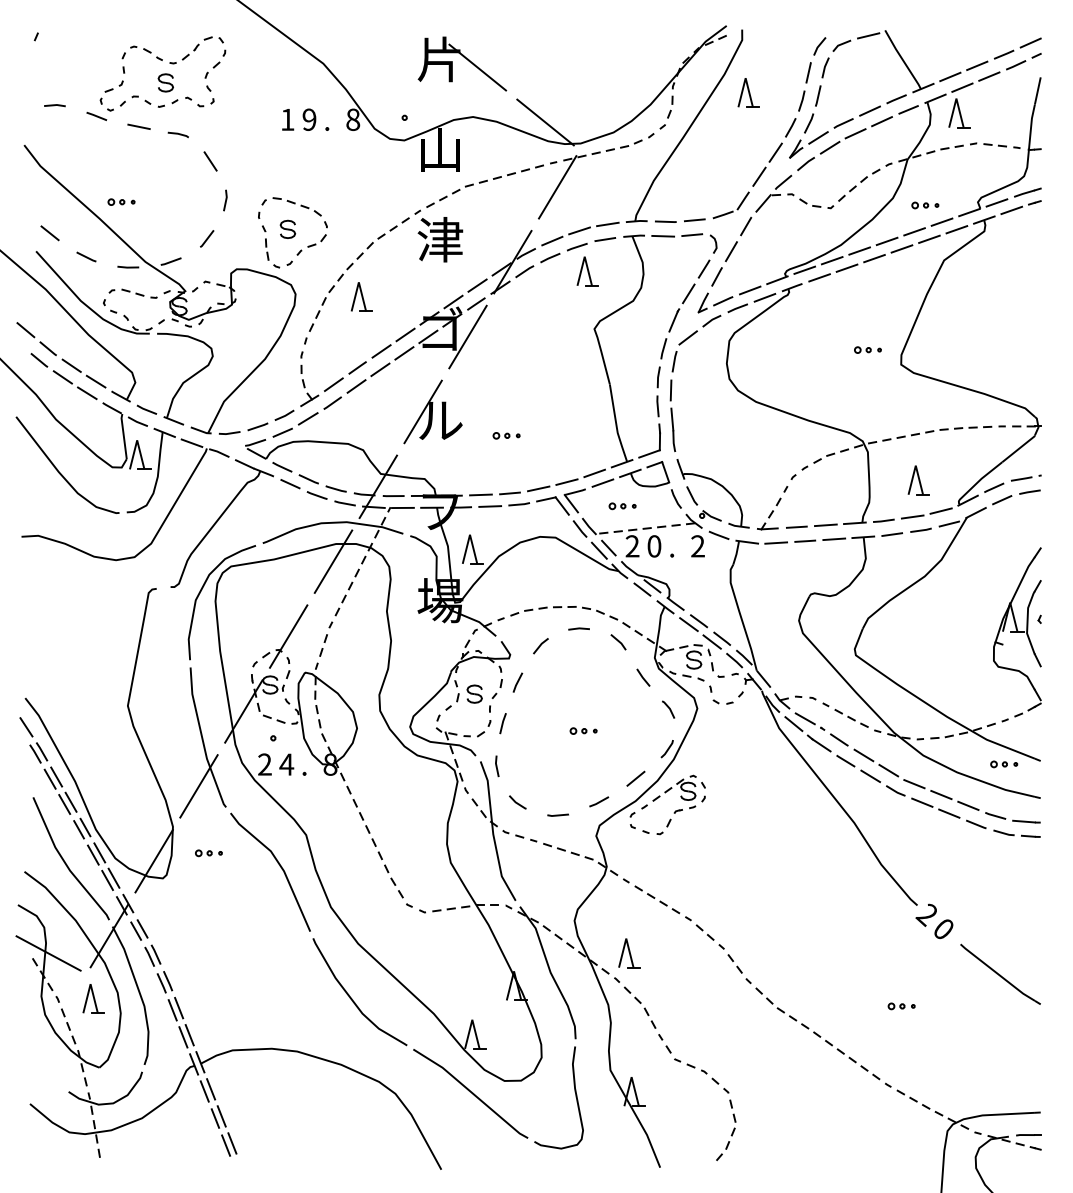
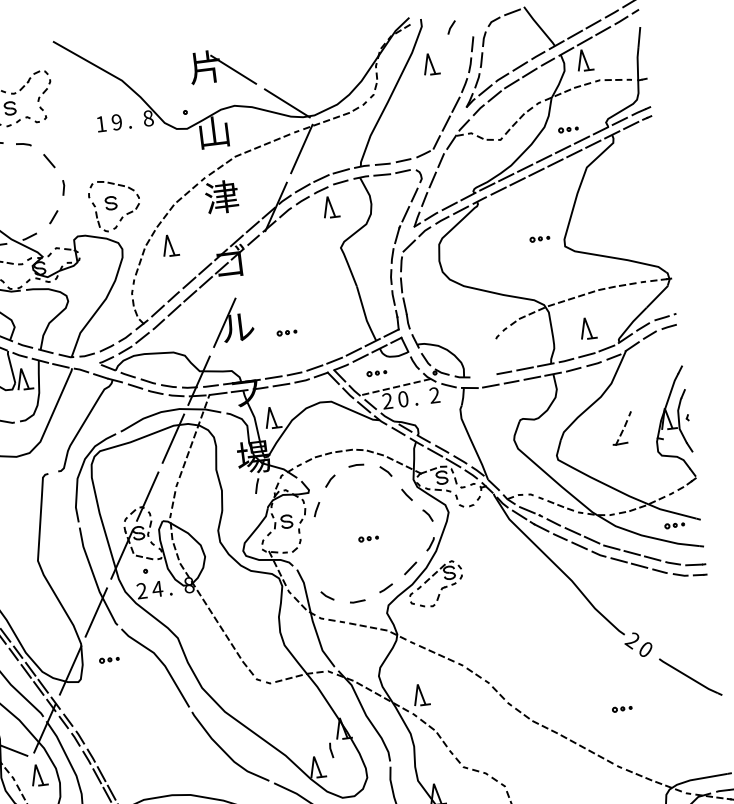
line: (819, 46) -> (451, 27), moved
line: (467, 336) -> (250, 264), removed
part: (772, 508) -> (622, 428), moved
line: (502, 723) -> (256, 486), moved
line: (497, 766) -> (331, 750), moved

